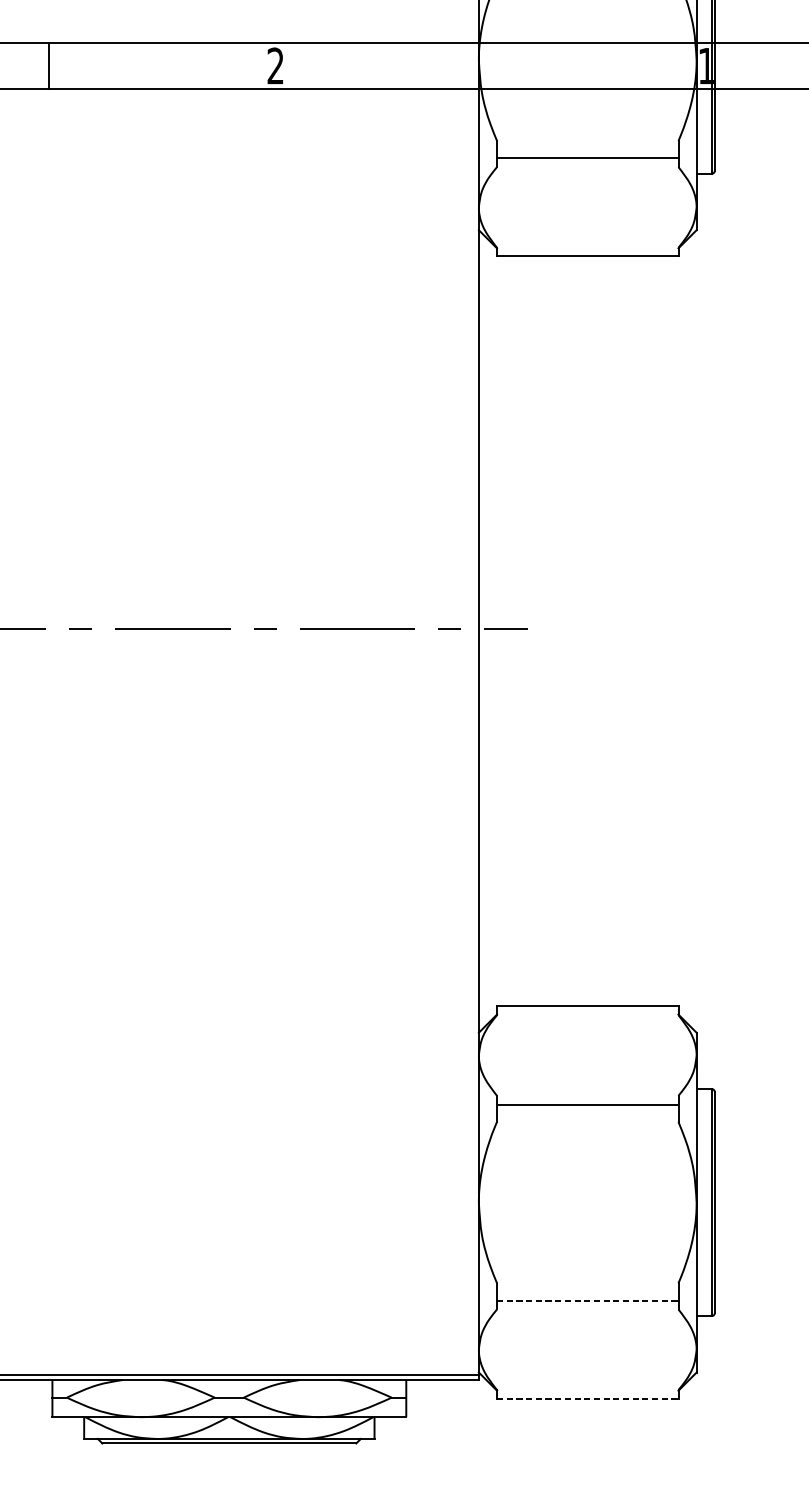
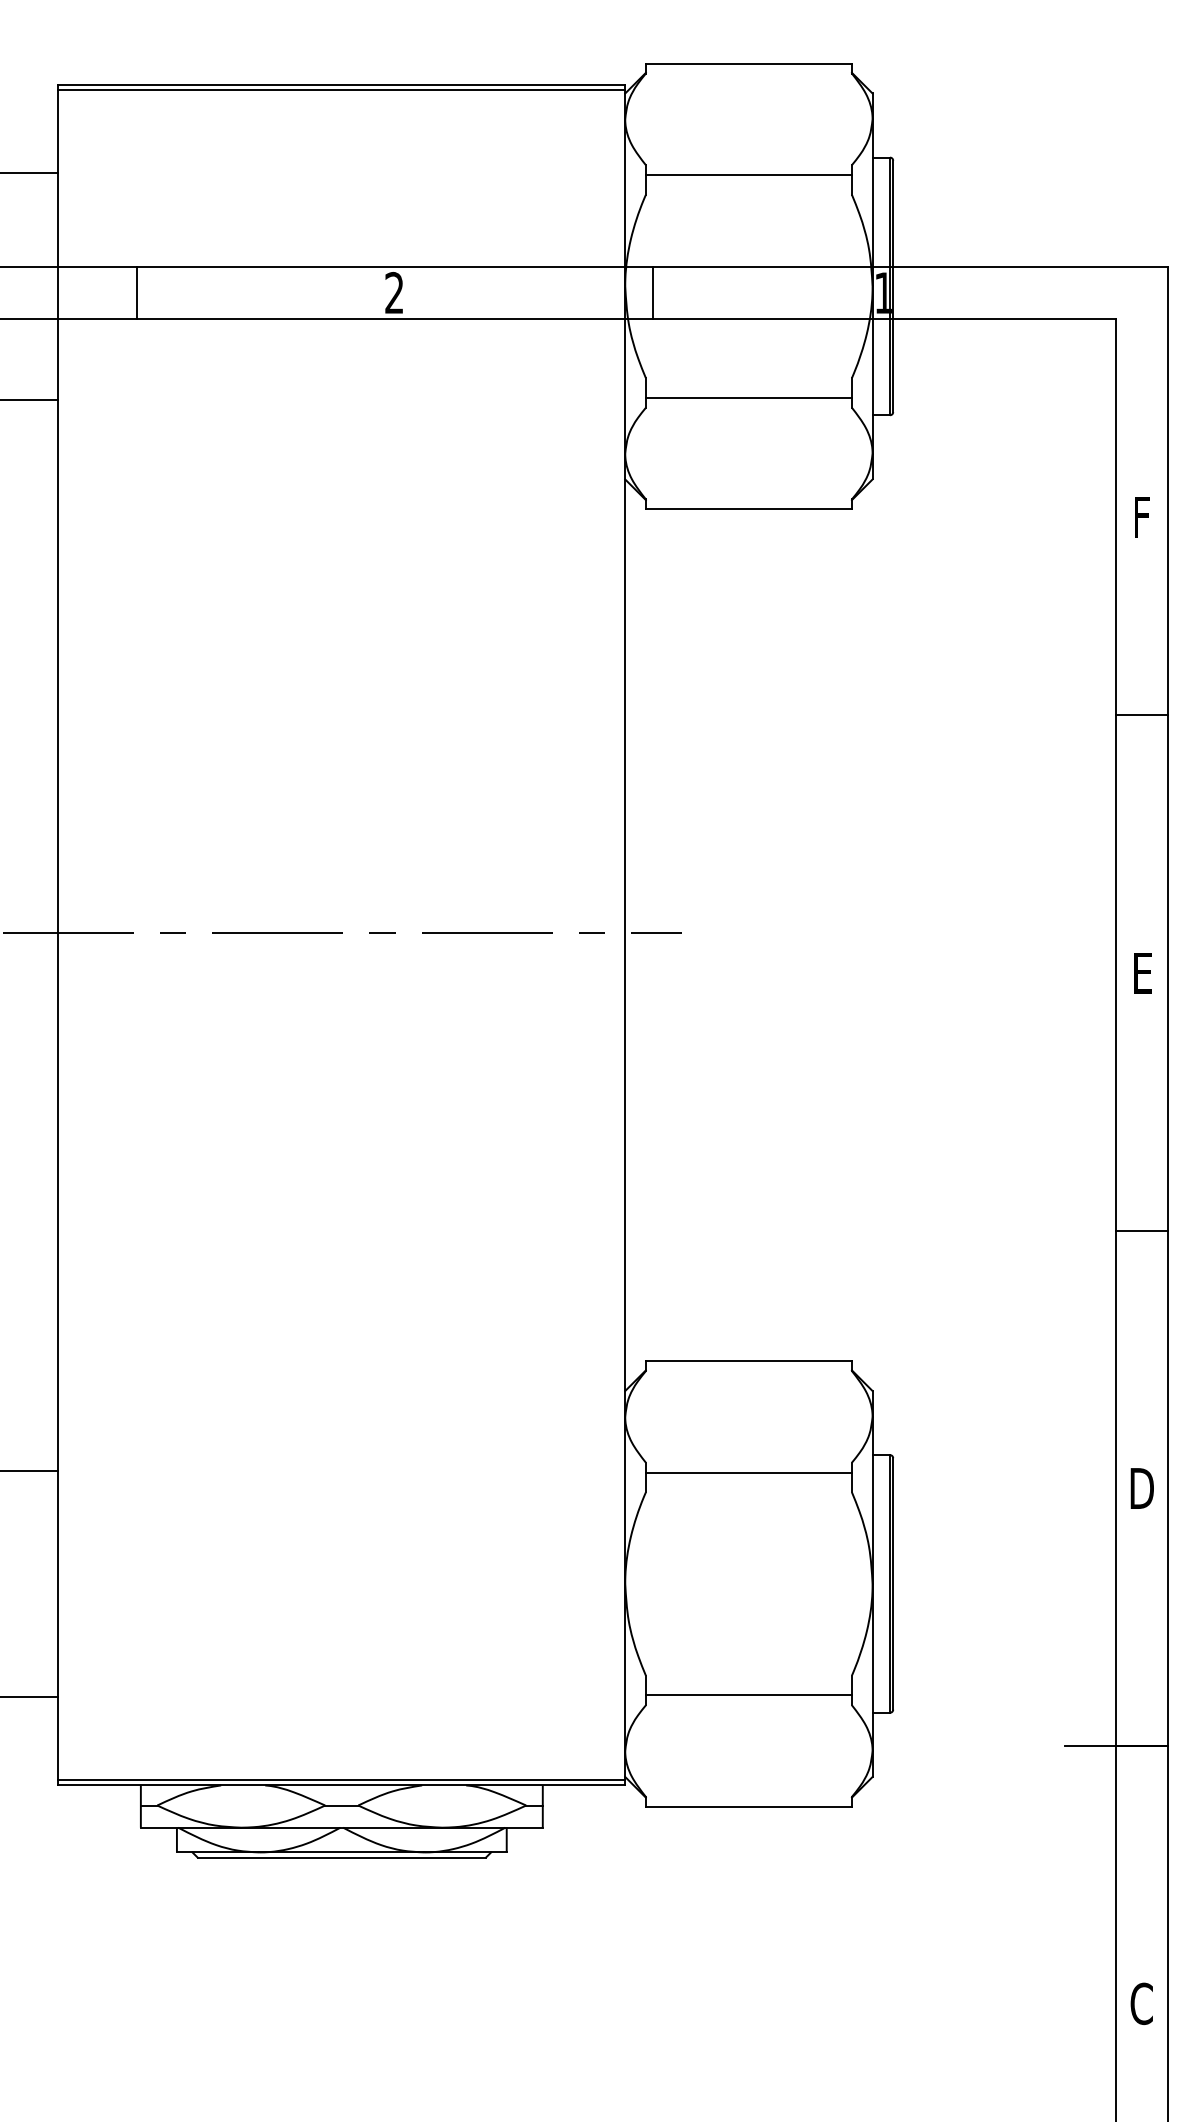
line: (502, 65) -> (652, 292), added
line: (588, 1300) -> (749, 1695), dashed -> solid
line: (588, 1398) -> (749, 1806), dashed -> solid

